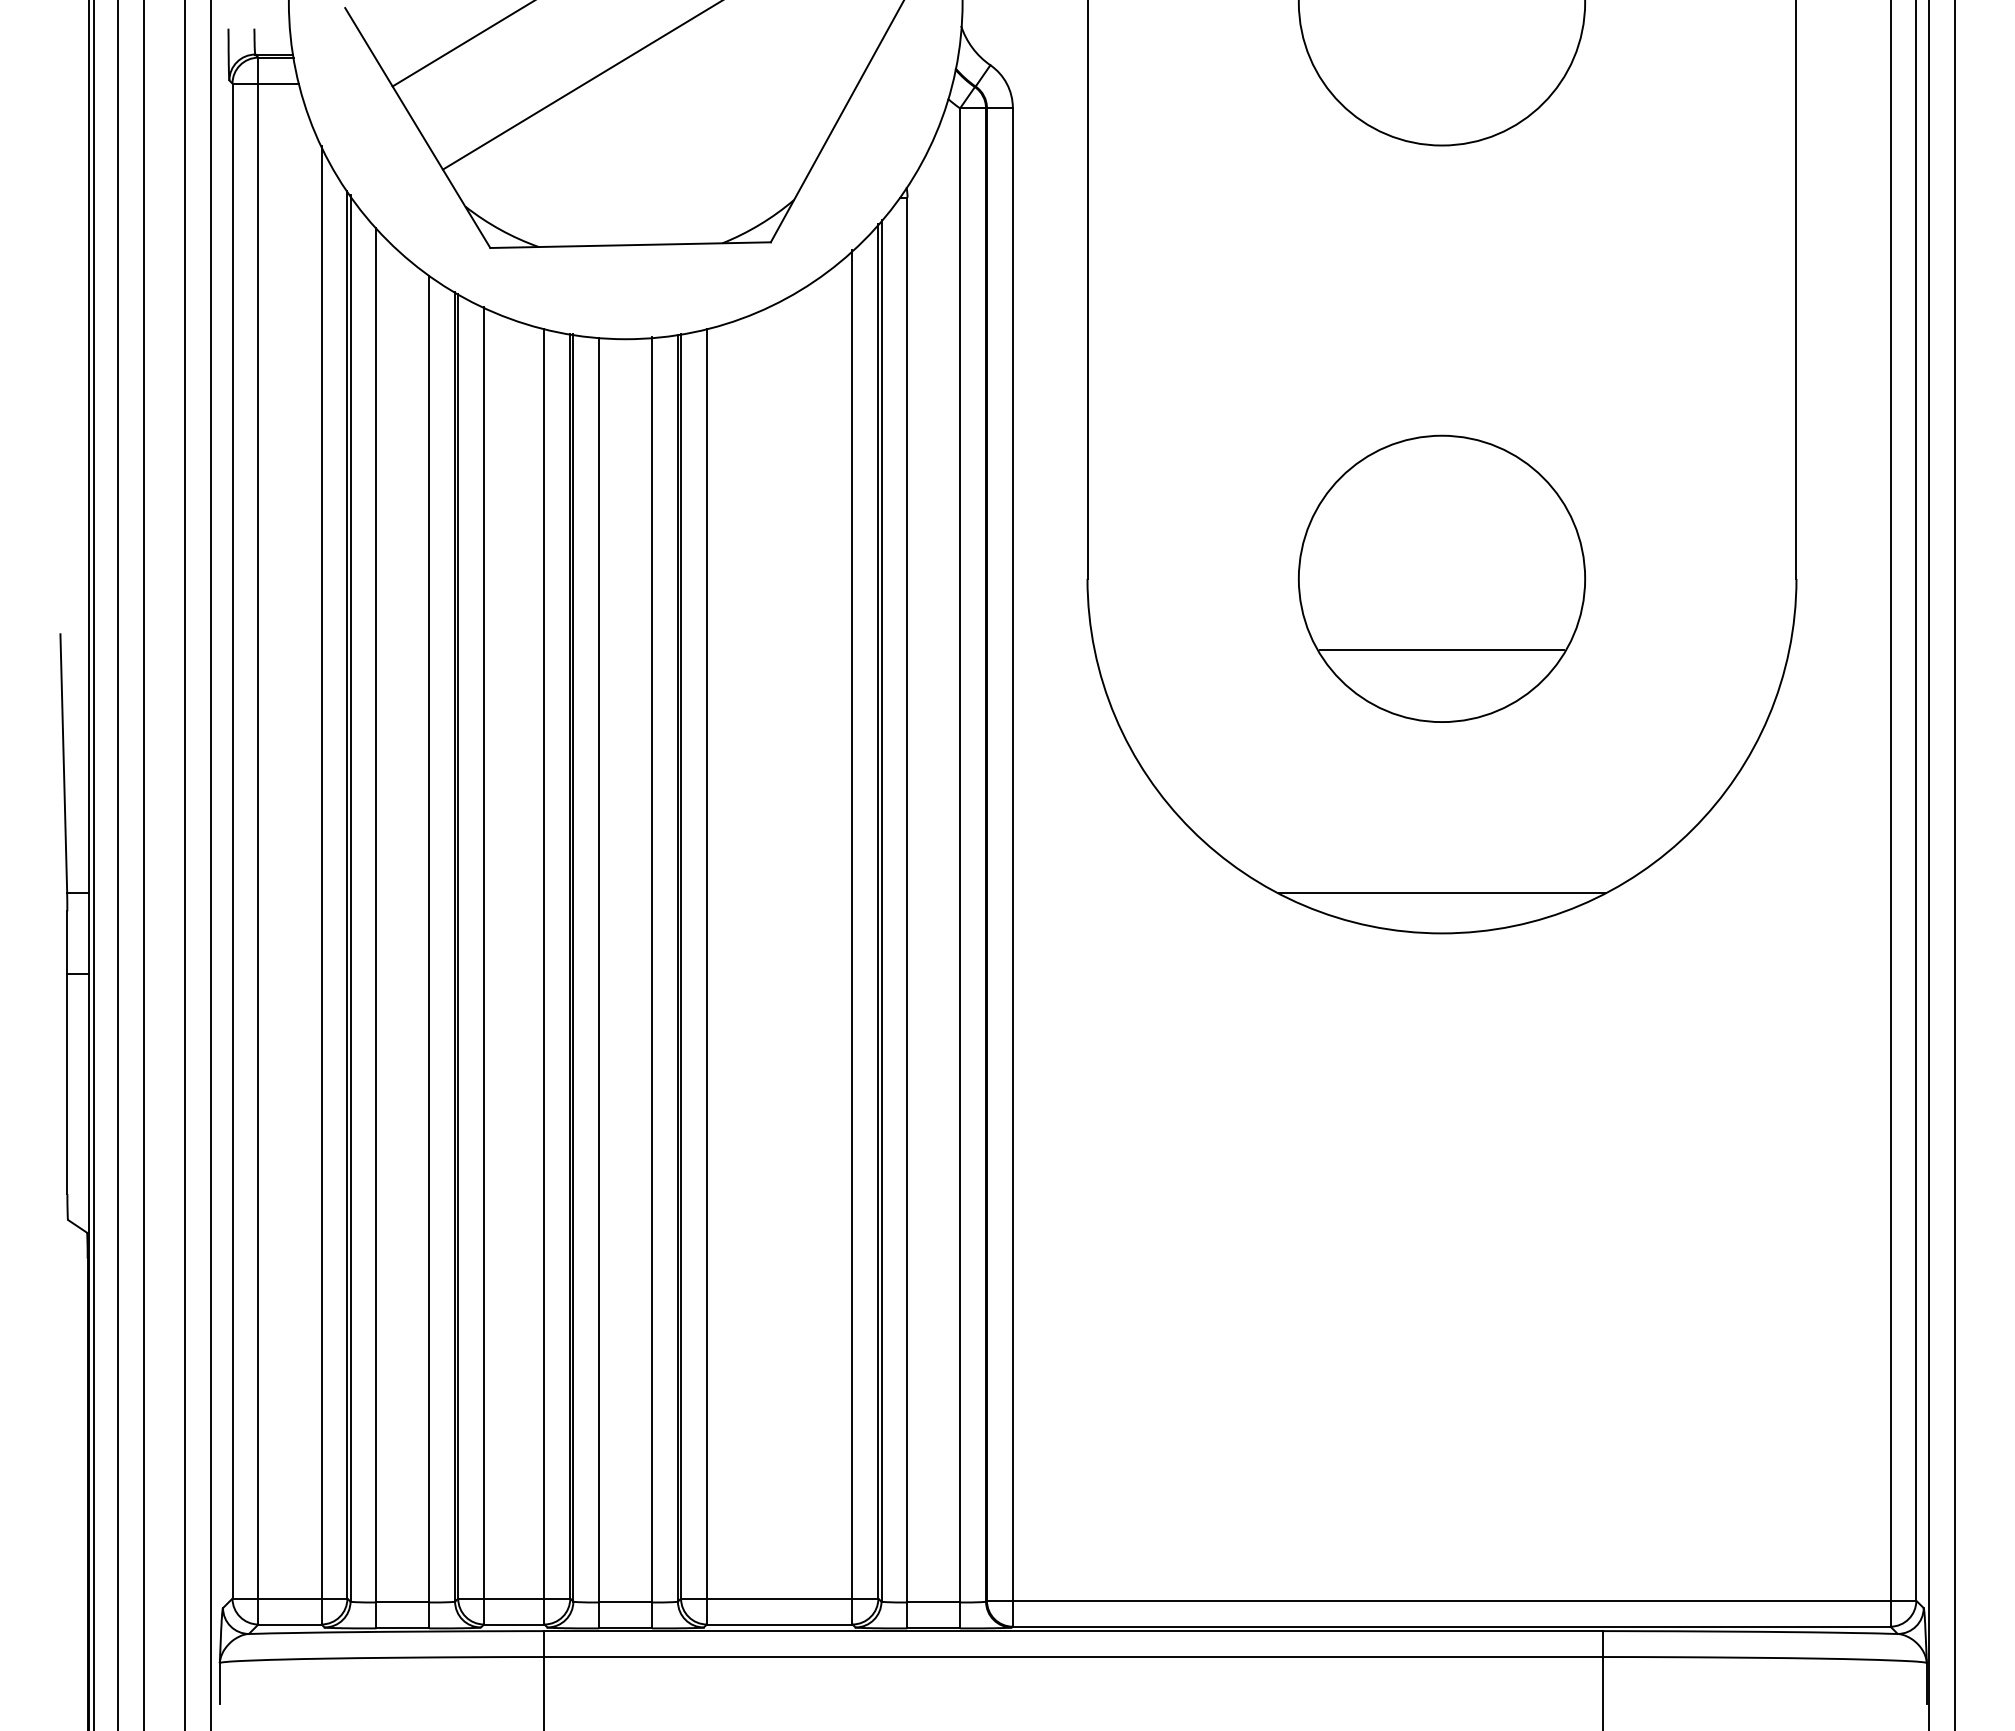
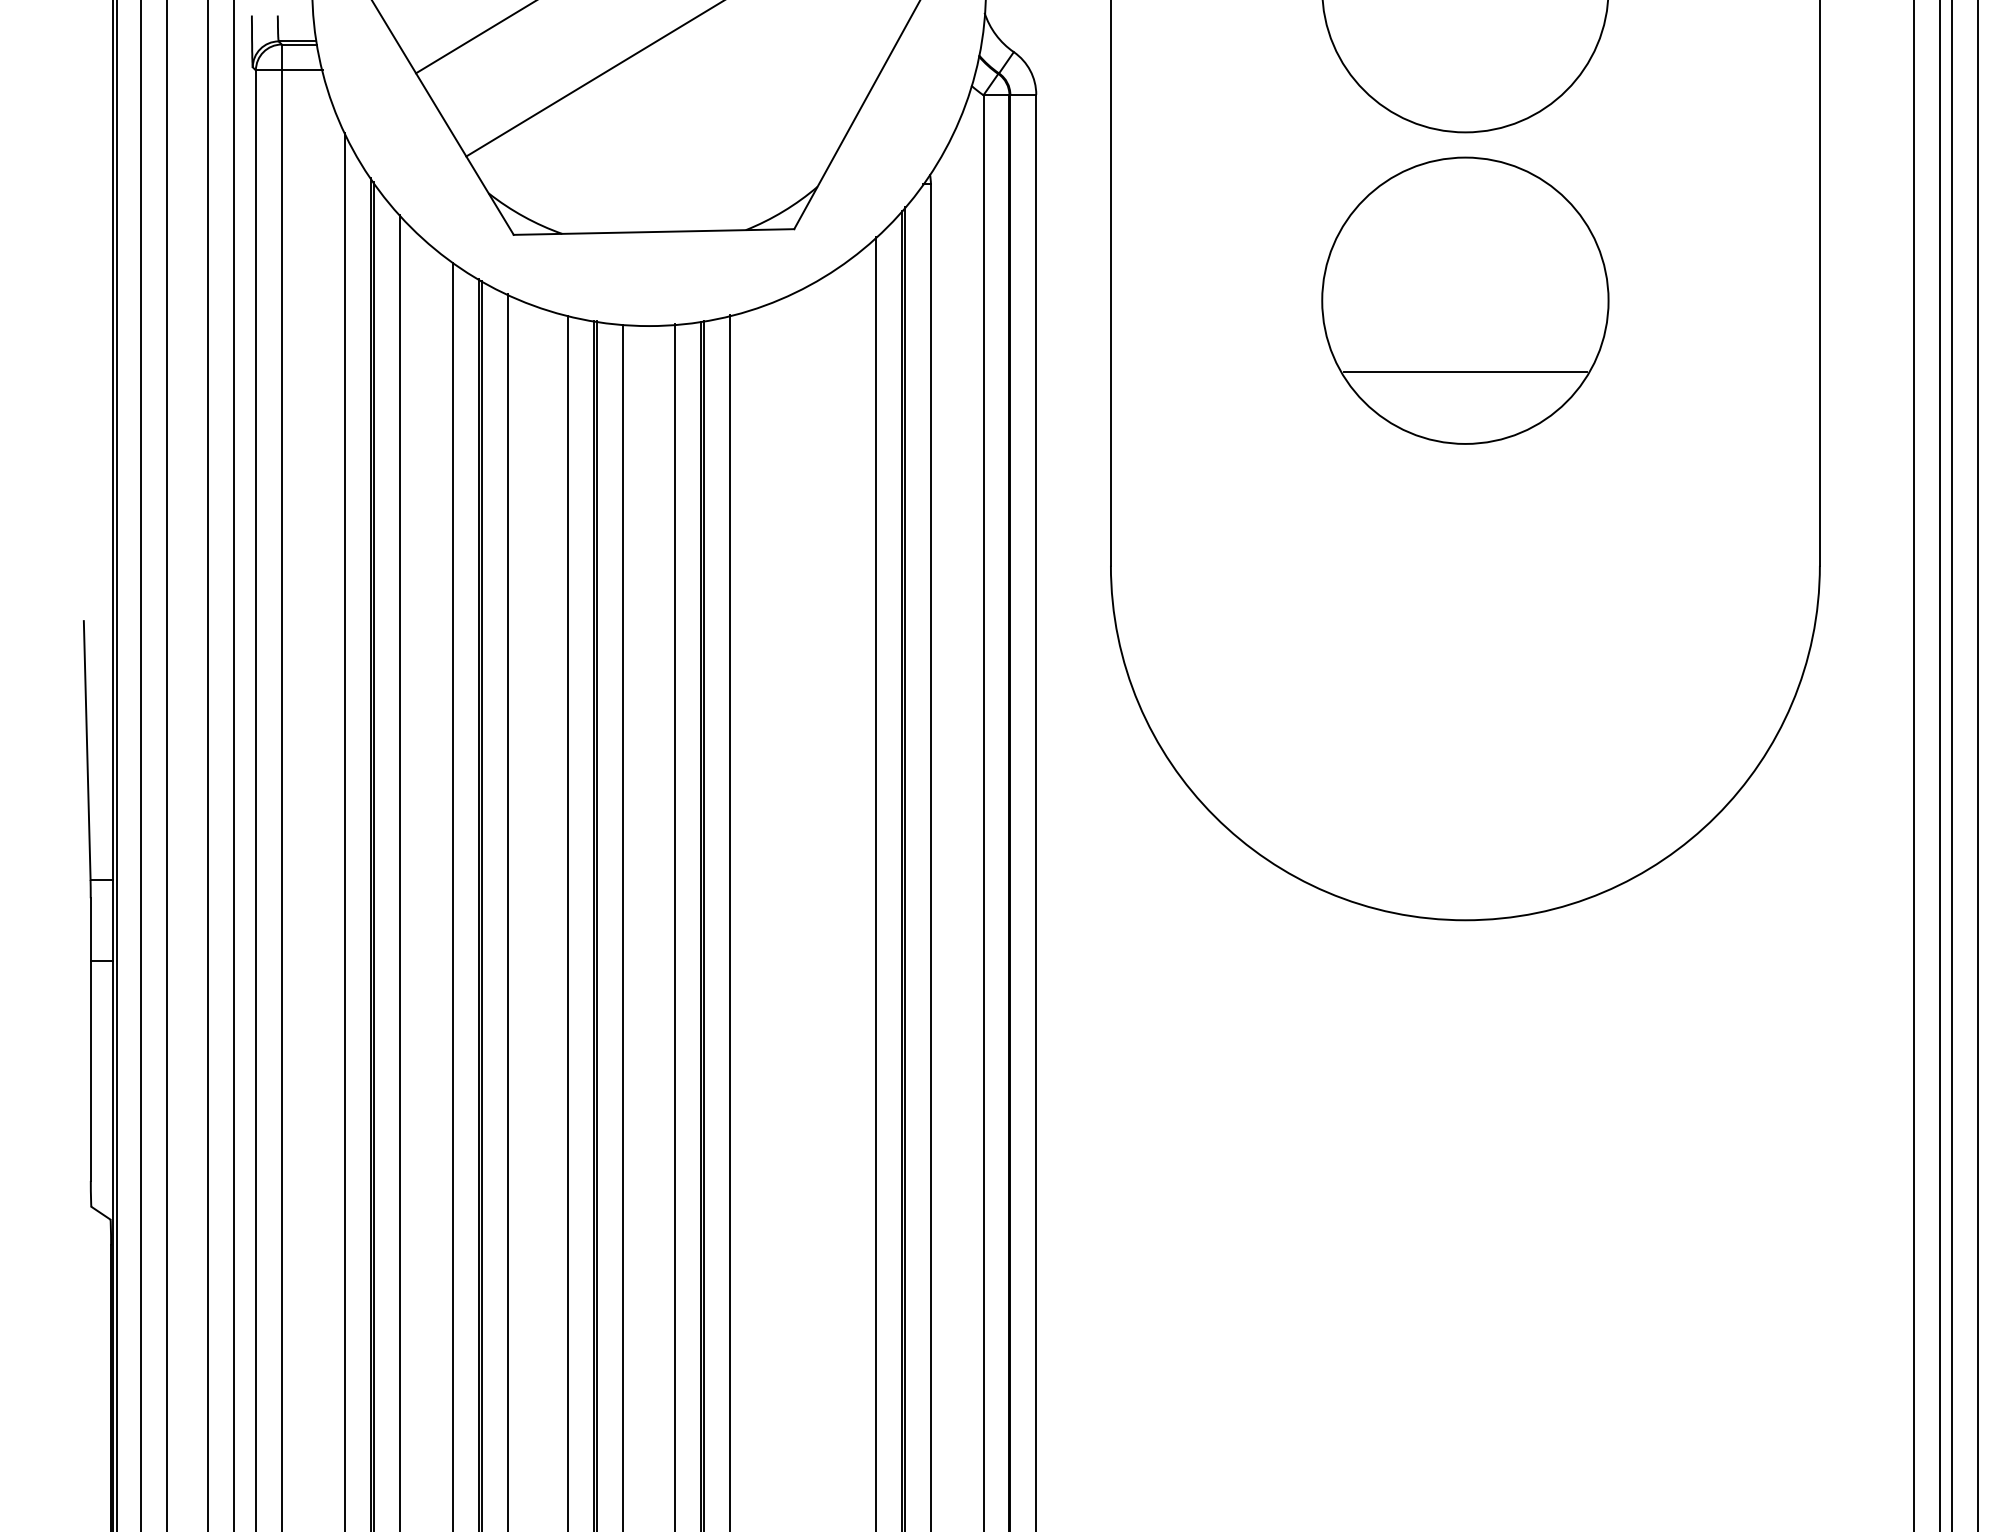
part: (1441, 578) -> (1464, 300), moved
line: (1441, 893) -> (1464, 880), removed

